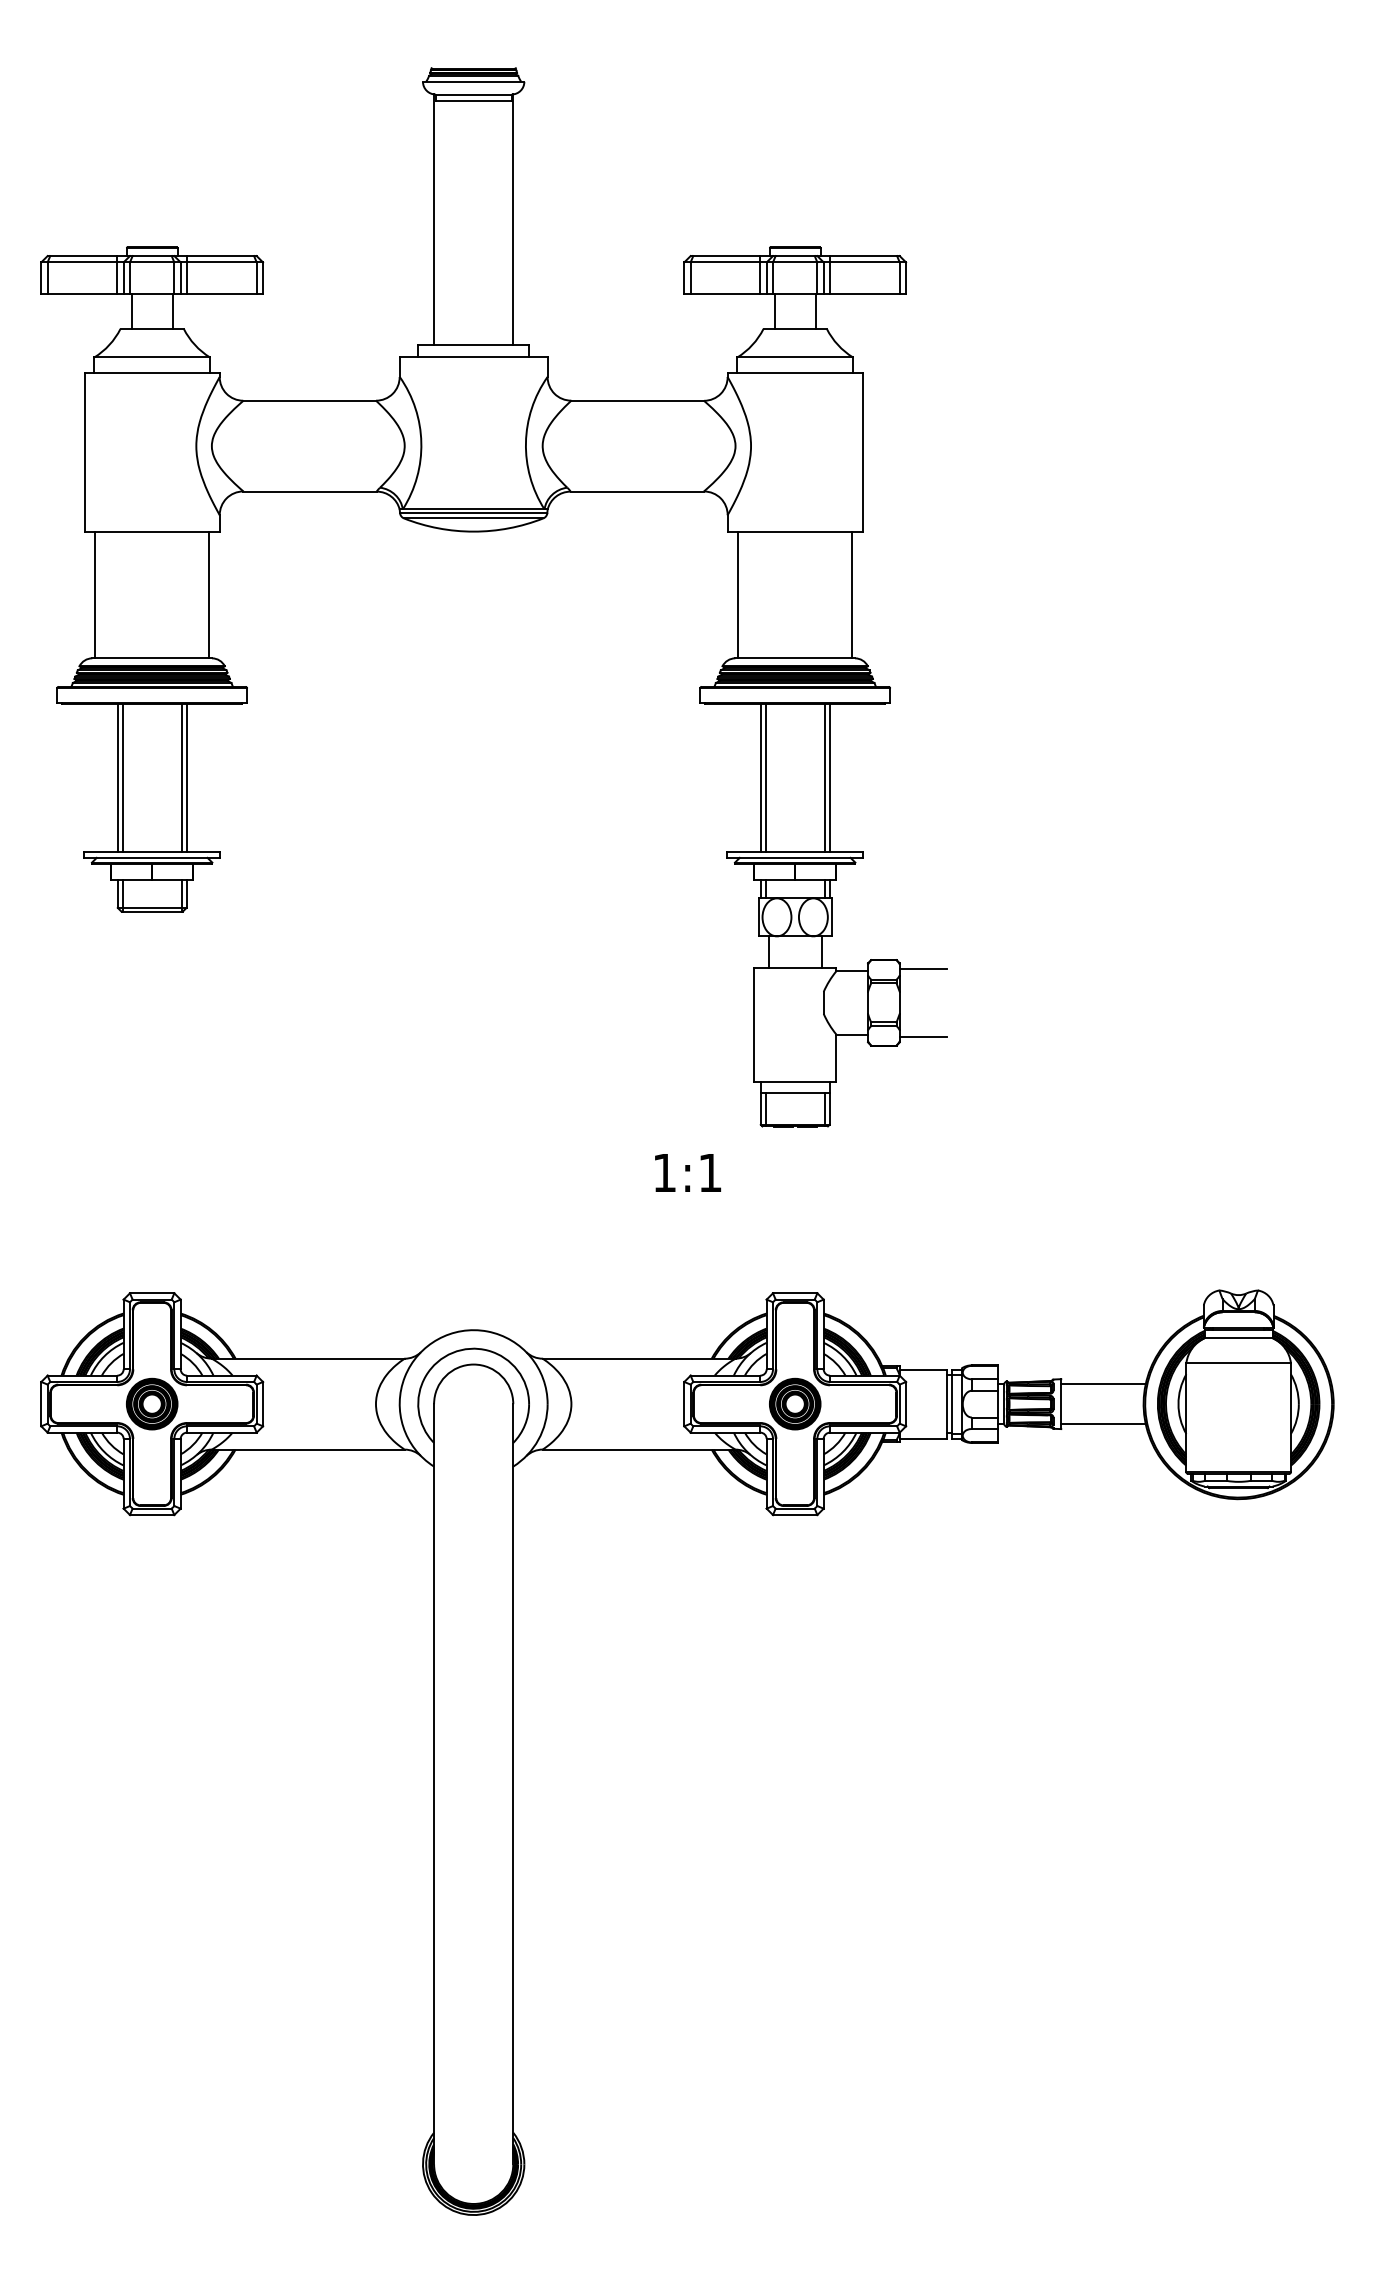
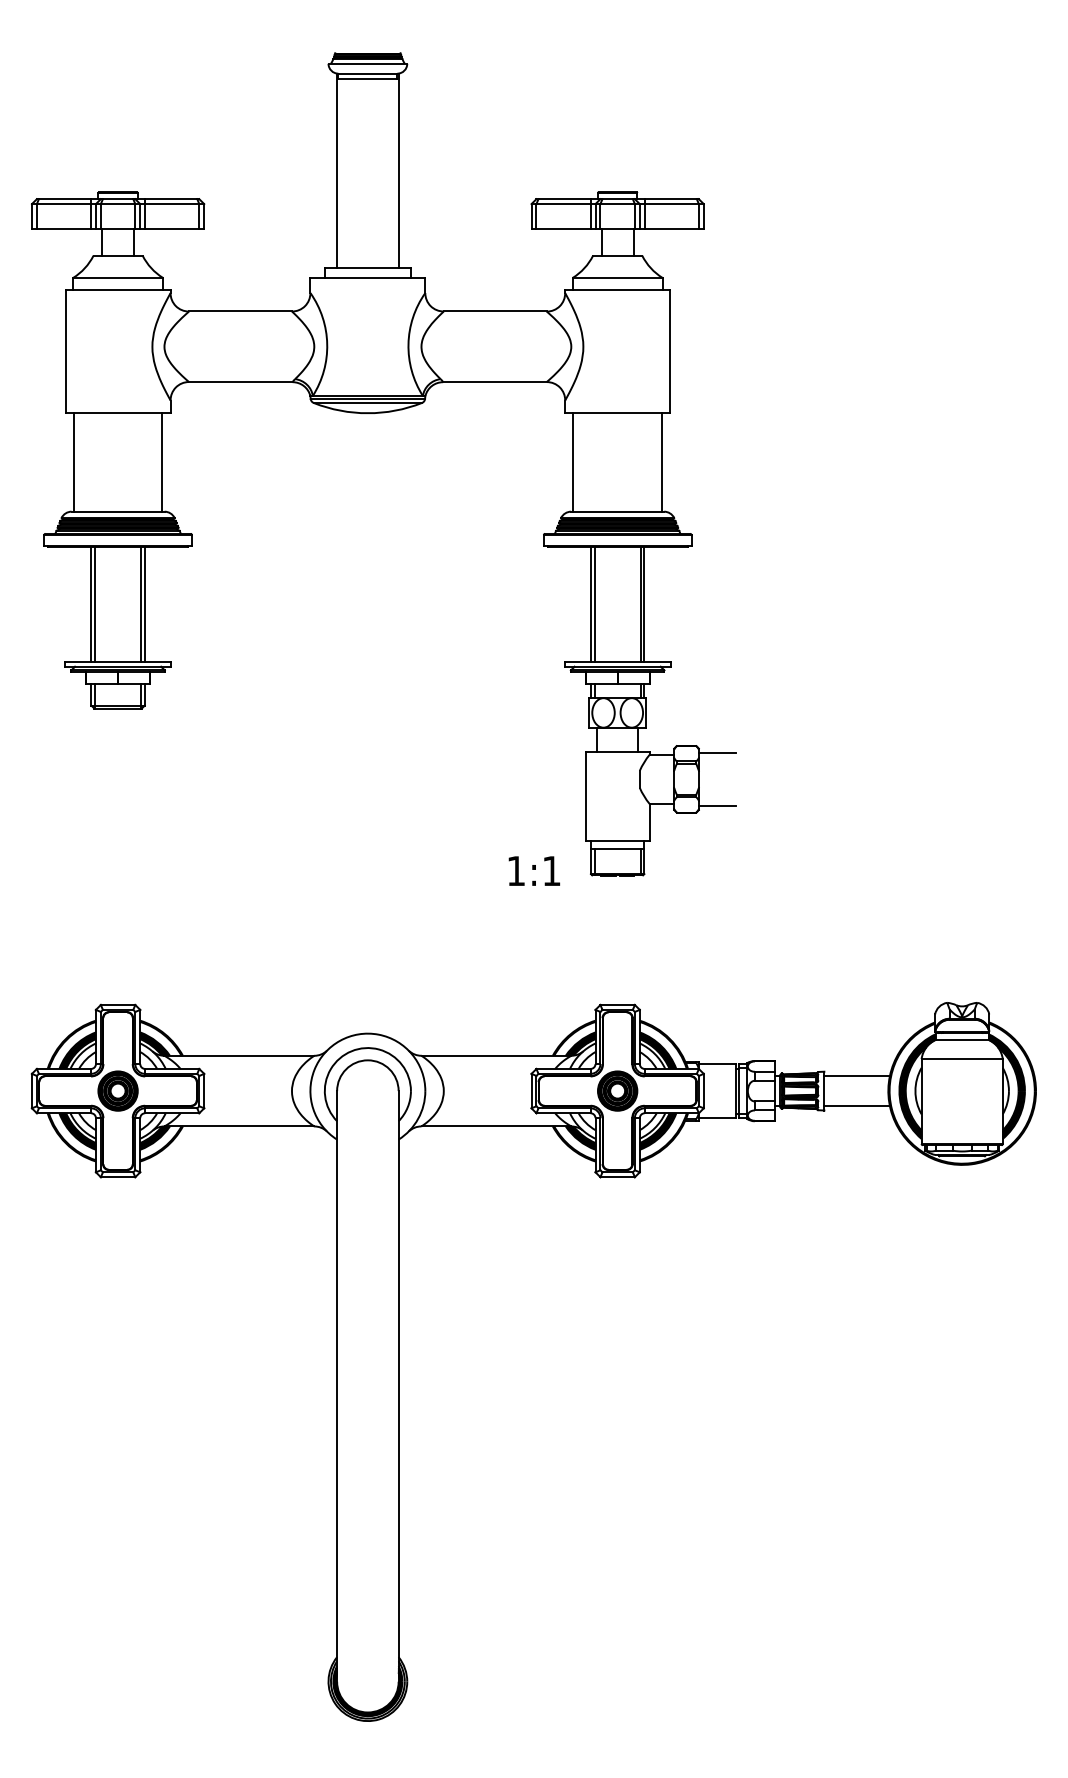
text: (688, 1172) -> (534, 870), moved

